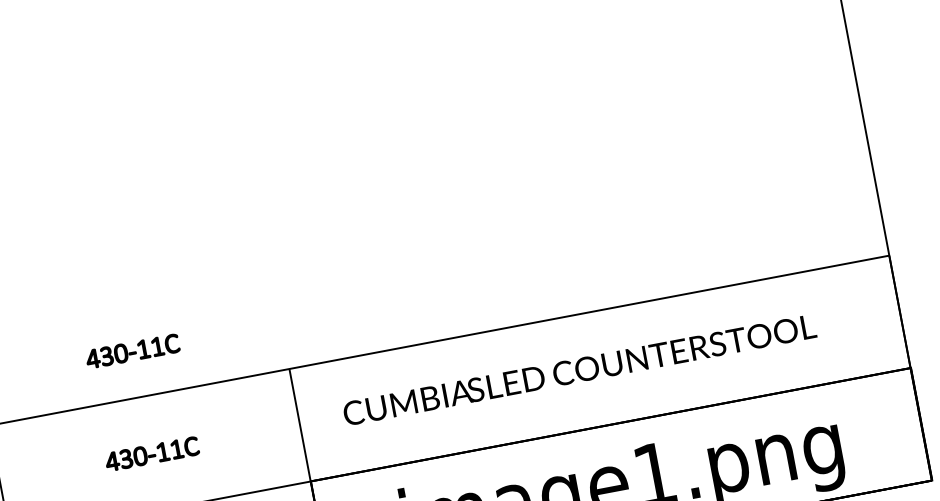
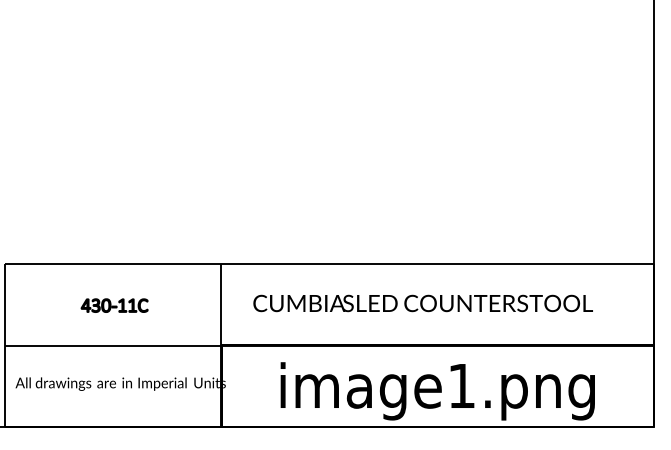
part: (132, 351) -> (114, 231), removed

